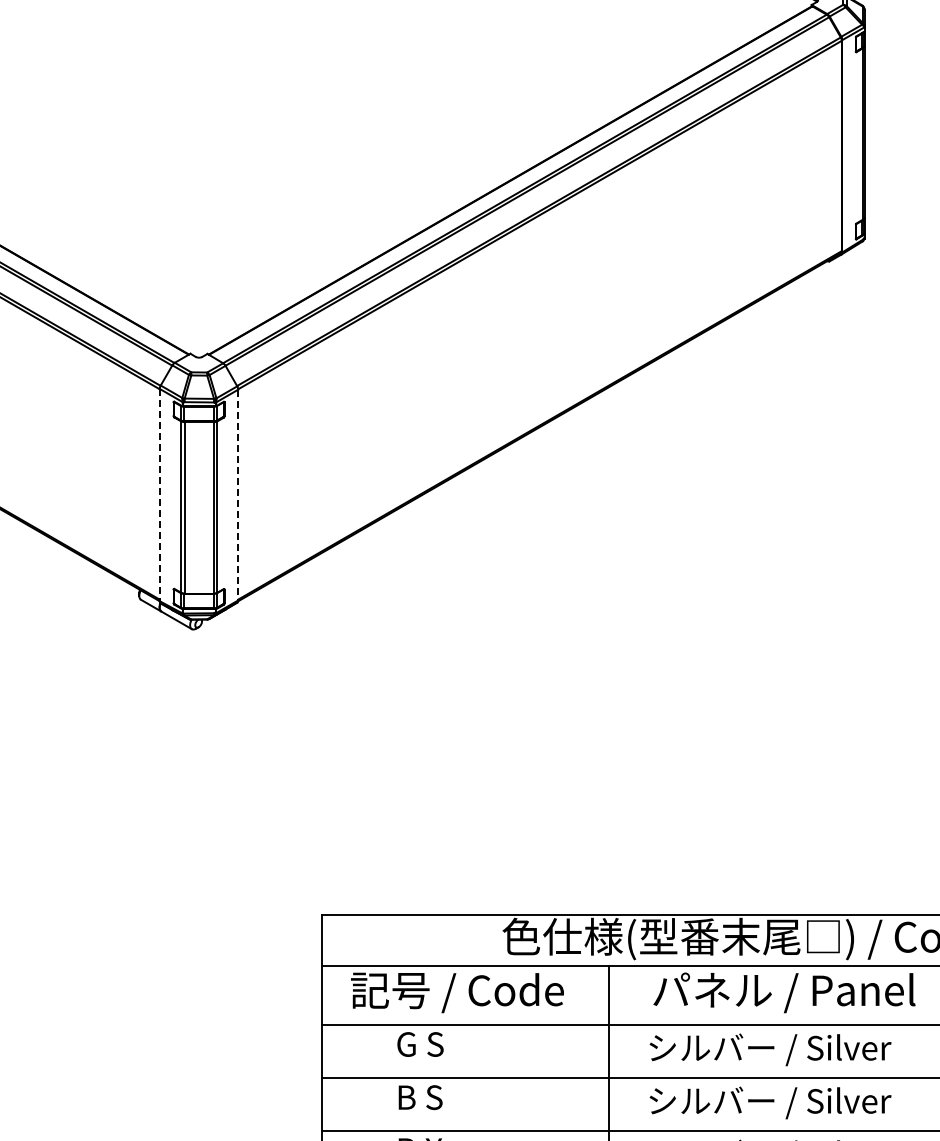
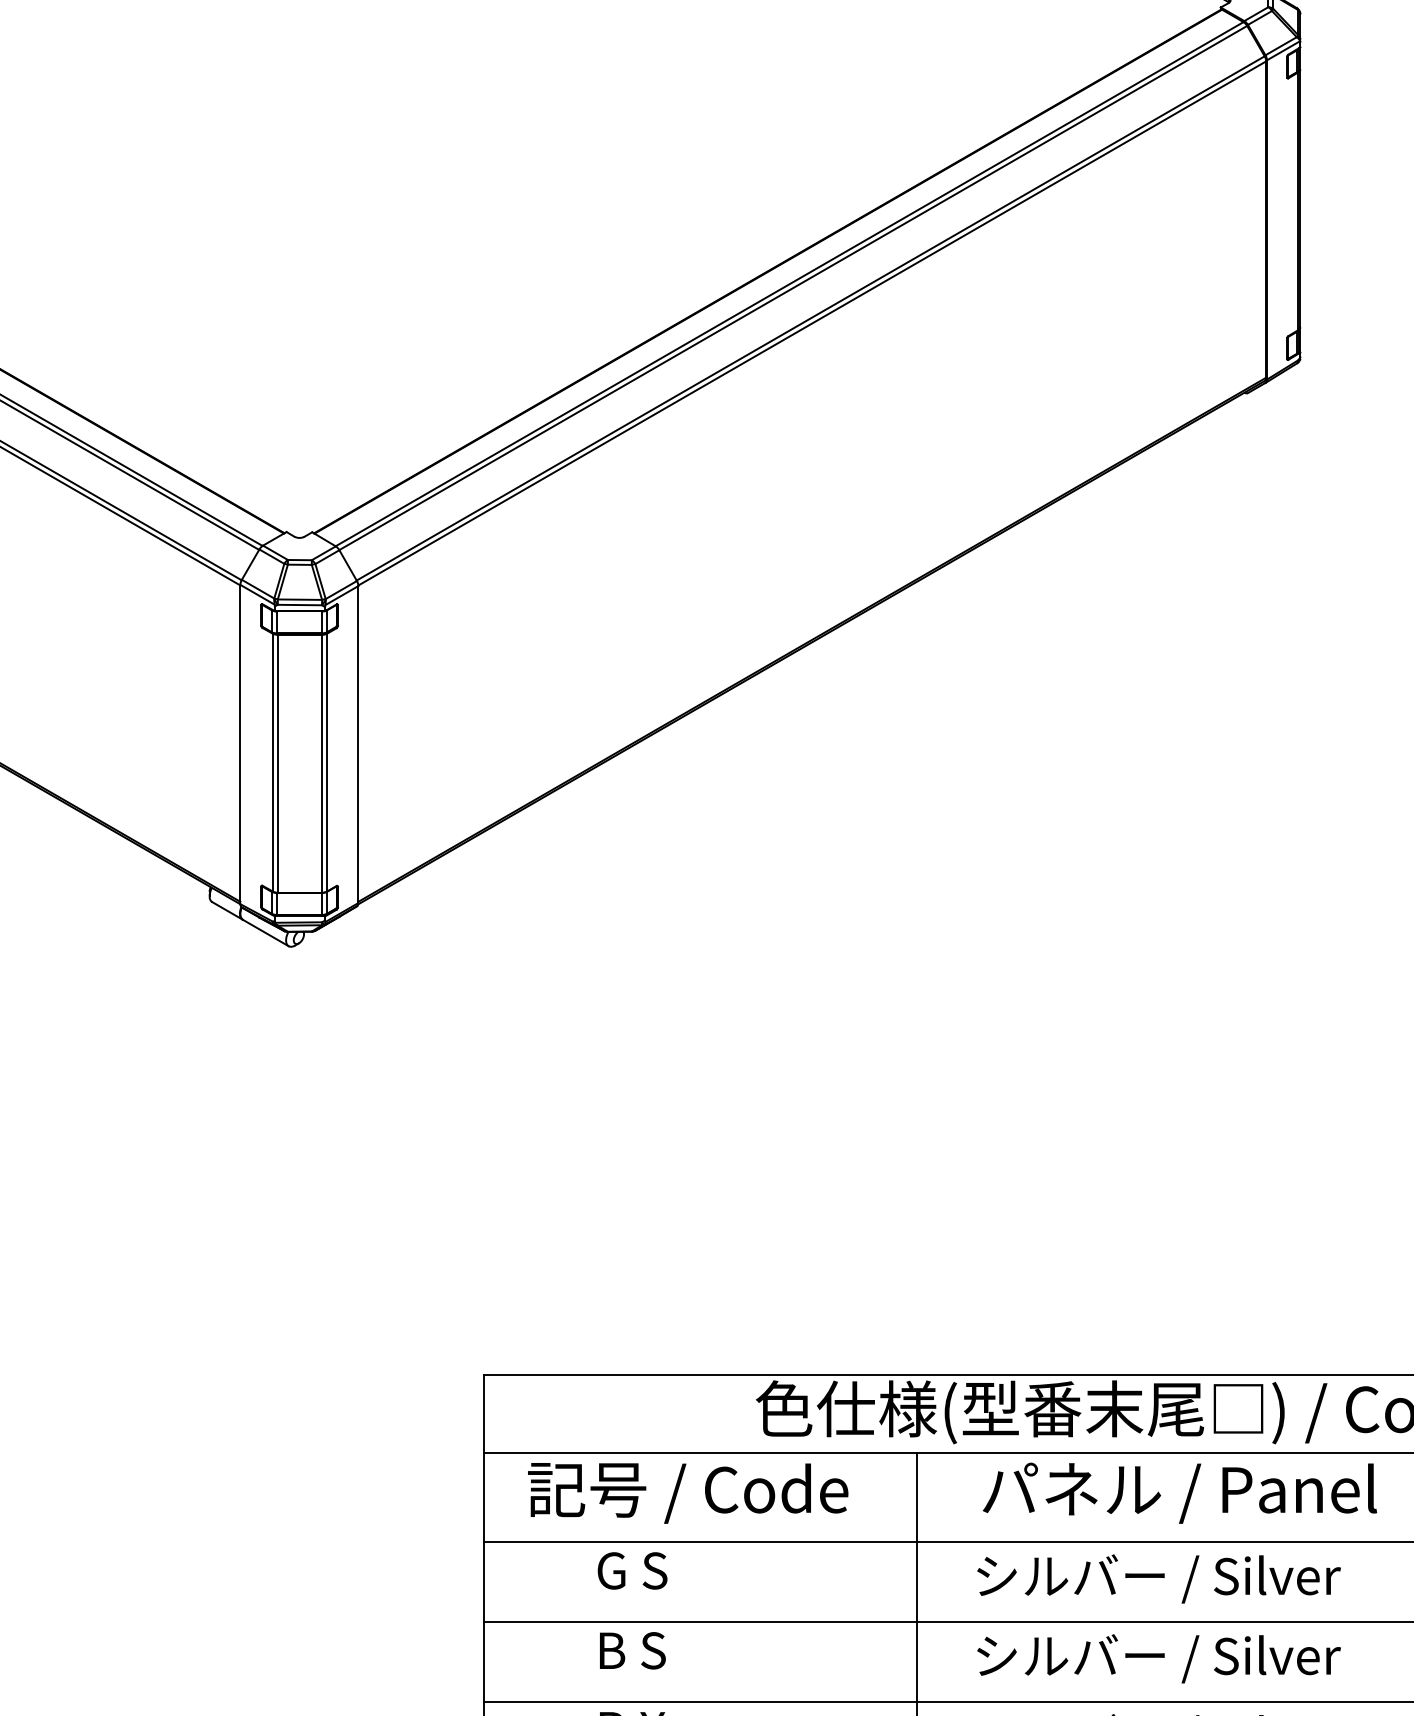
line: (159, 495) -> (240, 745), dashed -> solid
line: (238, 495) -> (358, 745), dashed -> solid

